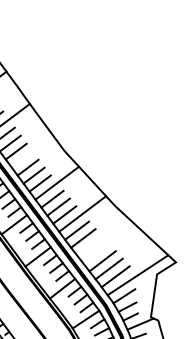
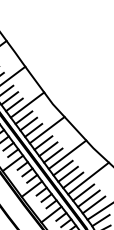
line: (32, 151) -> (27, 104), added
line: (108, 243) -> (88, 178), added
line: (89, 245) -> (73, 179), added

